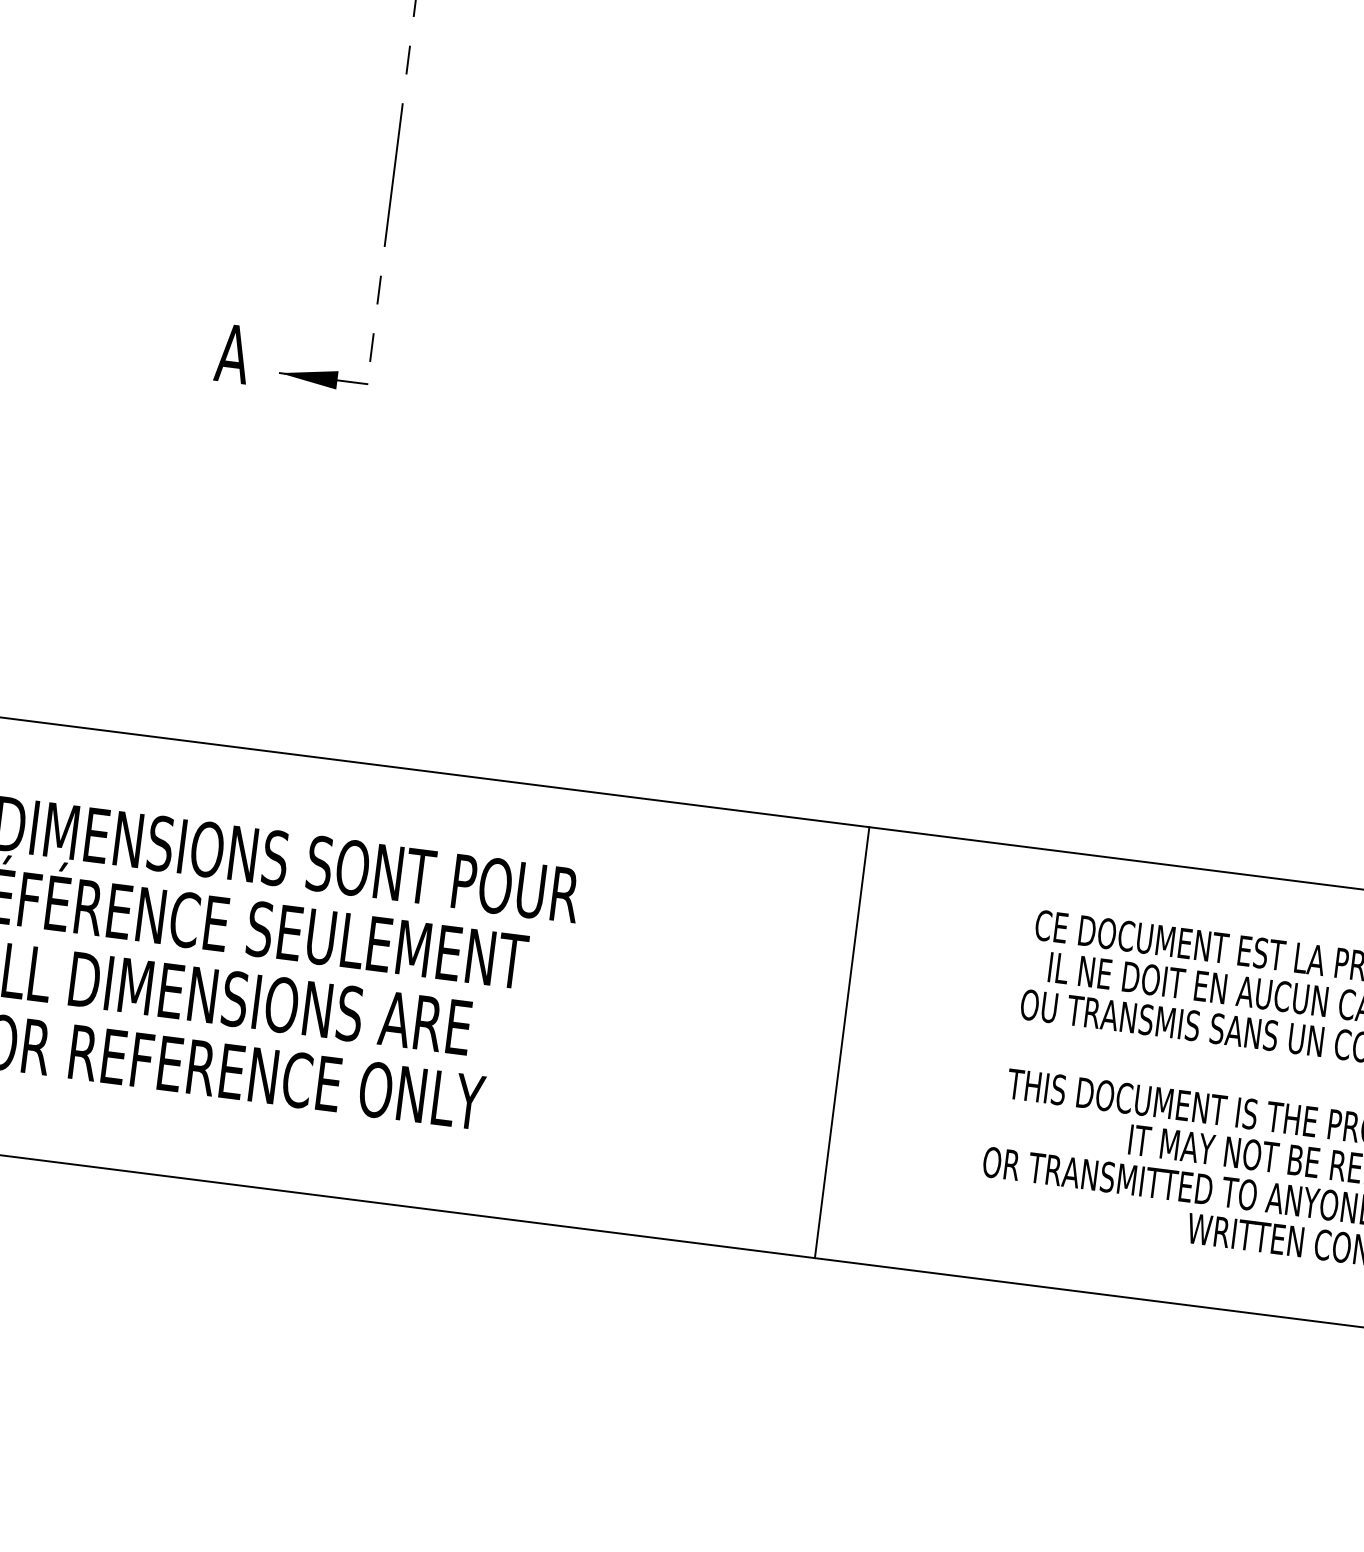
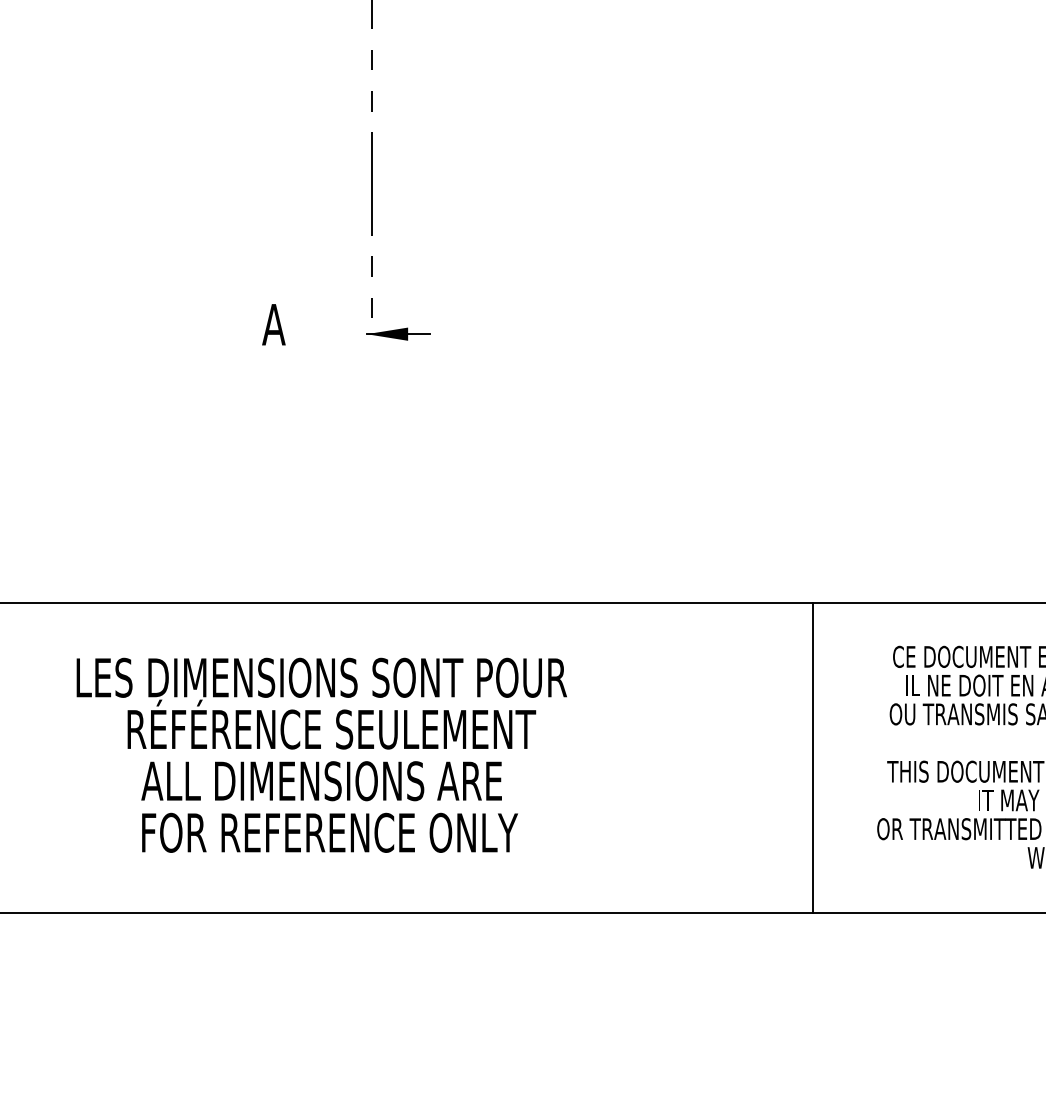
part: (324, 377) -> (398, 333), moved
line: (842, 1042) -> (813, 757), moved

